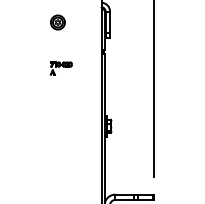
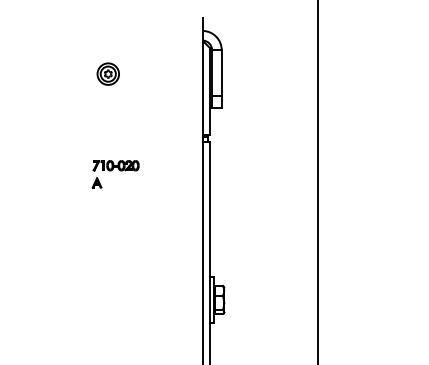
part: (57, 22) -> (107, 74), size x0.7

